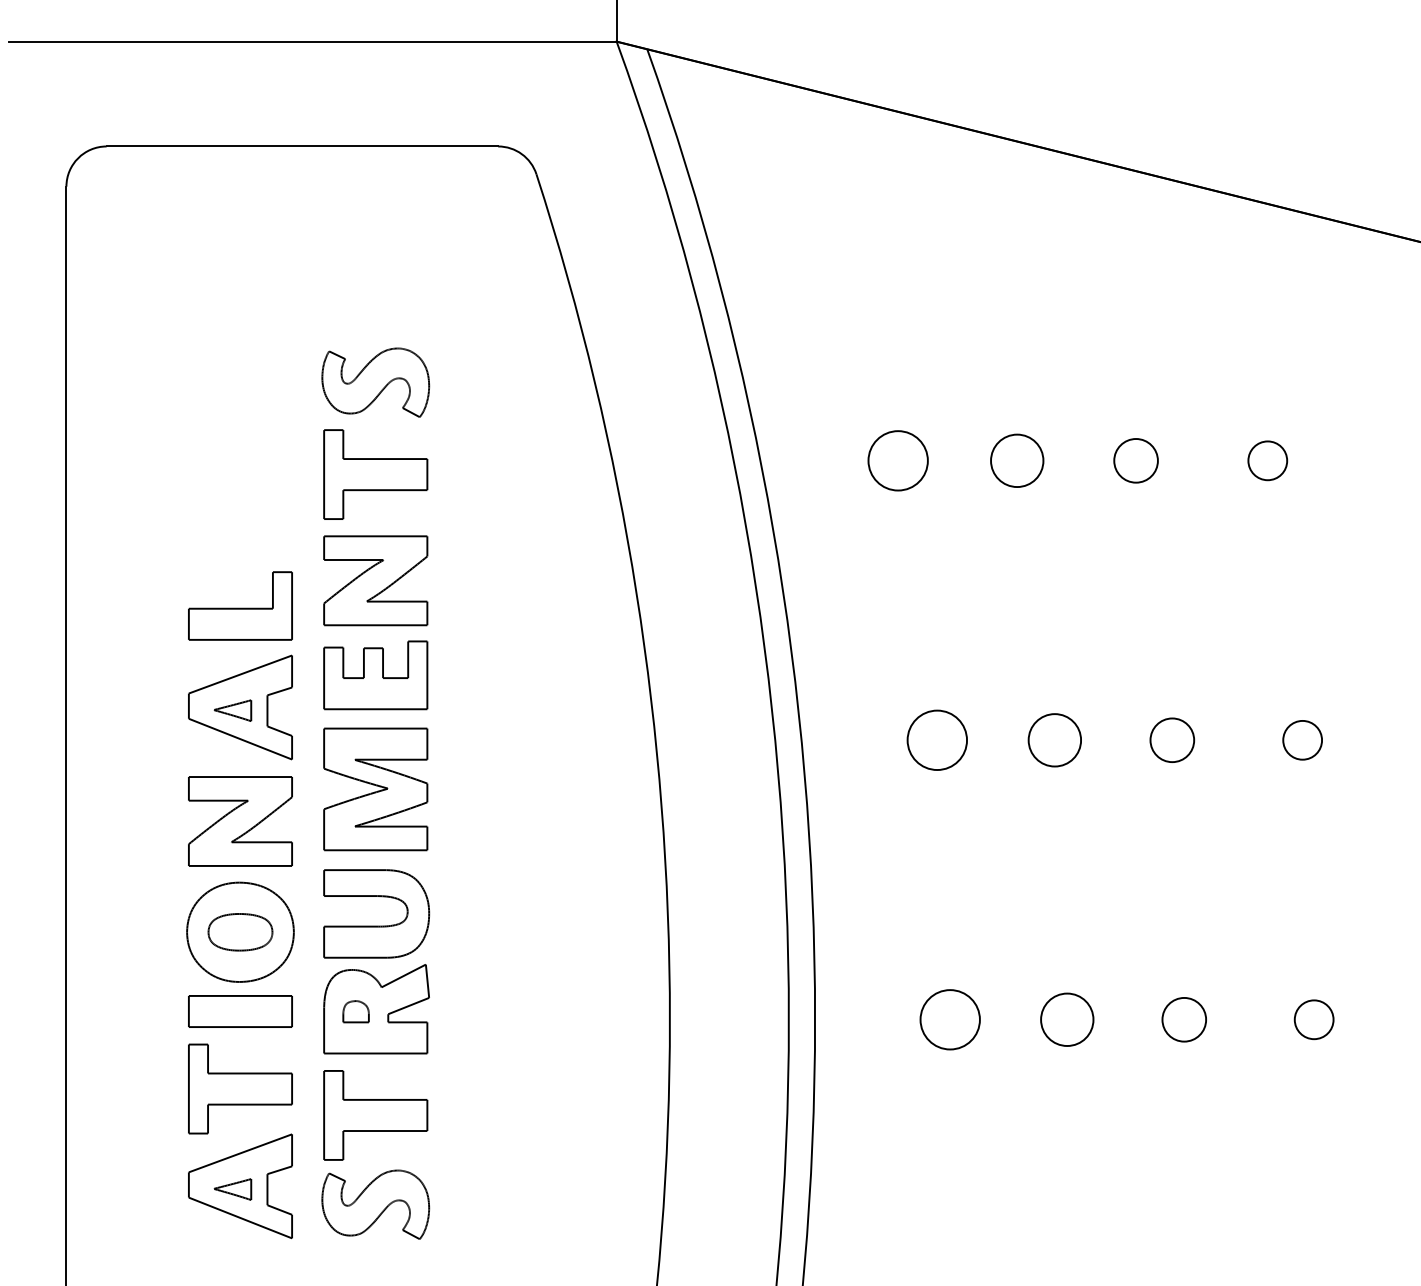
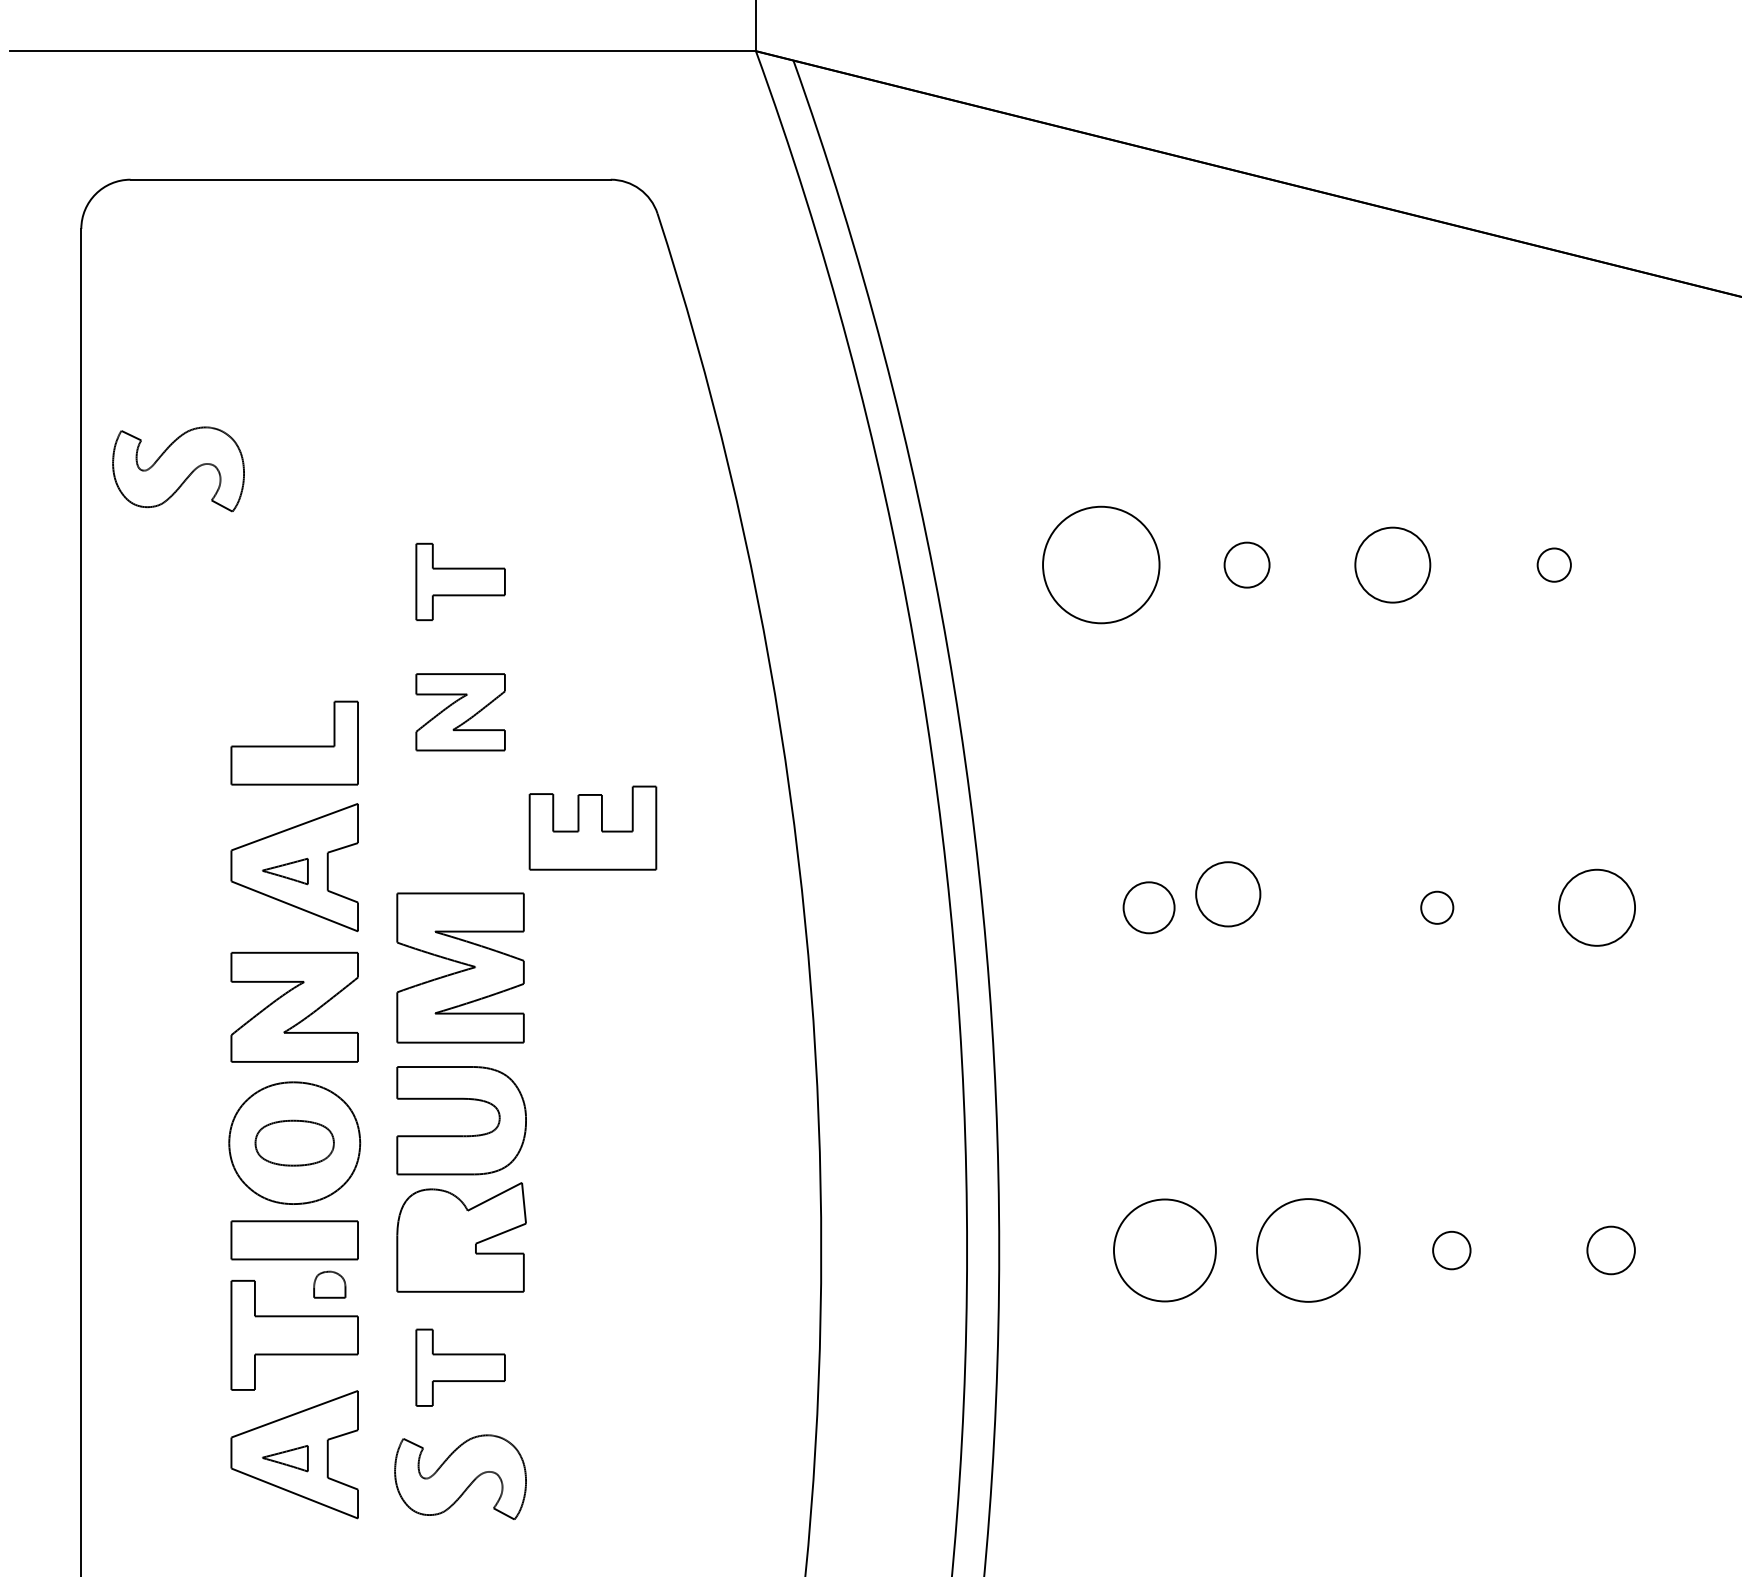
part: (375, 382) -> (178, 469), moved
circle: (897, 460) -> (1100, 564), size x1.6
circle: (1017, 460) -> (1247, 564), size x0.7
circle: (1135, 460) -> (1392, 564), size x1.4
circle: (1267, 460) -> (1553, 564), size x0.7
part: (375, 474) -> (460, 581), size x0.7
part: (375, 580) -> (460, 711), size x0.7
part: (375, 675) -> (592, 828), moved
circle: (1302, 739) -> (1596, 906), size x1.6
circle: (937, 740) -> (1149, 908), size x0.7
circle: (1054, 740) -> (1227, 894), moved
circle: (1172, 740) -> (1437, 908), size x0.6
part: (355, 1011) -> (329, 1284), moved
circle: (949, 1019) -> (1164, 1250), size x1.4
circle: (1067, 1019) -> (1308, 1250), size x1.6
circle: (1183, 1019) -> (1450, 1250), size x0.7
part: (375, 1115) -> (460, 1367), size x0.7

